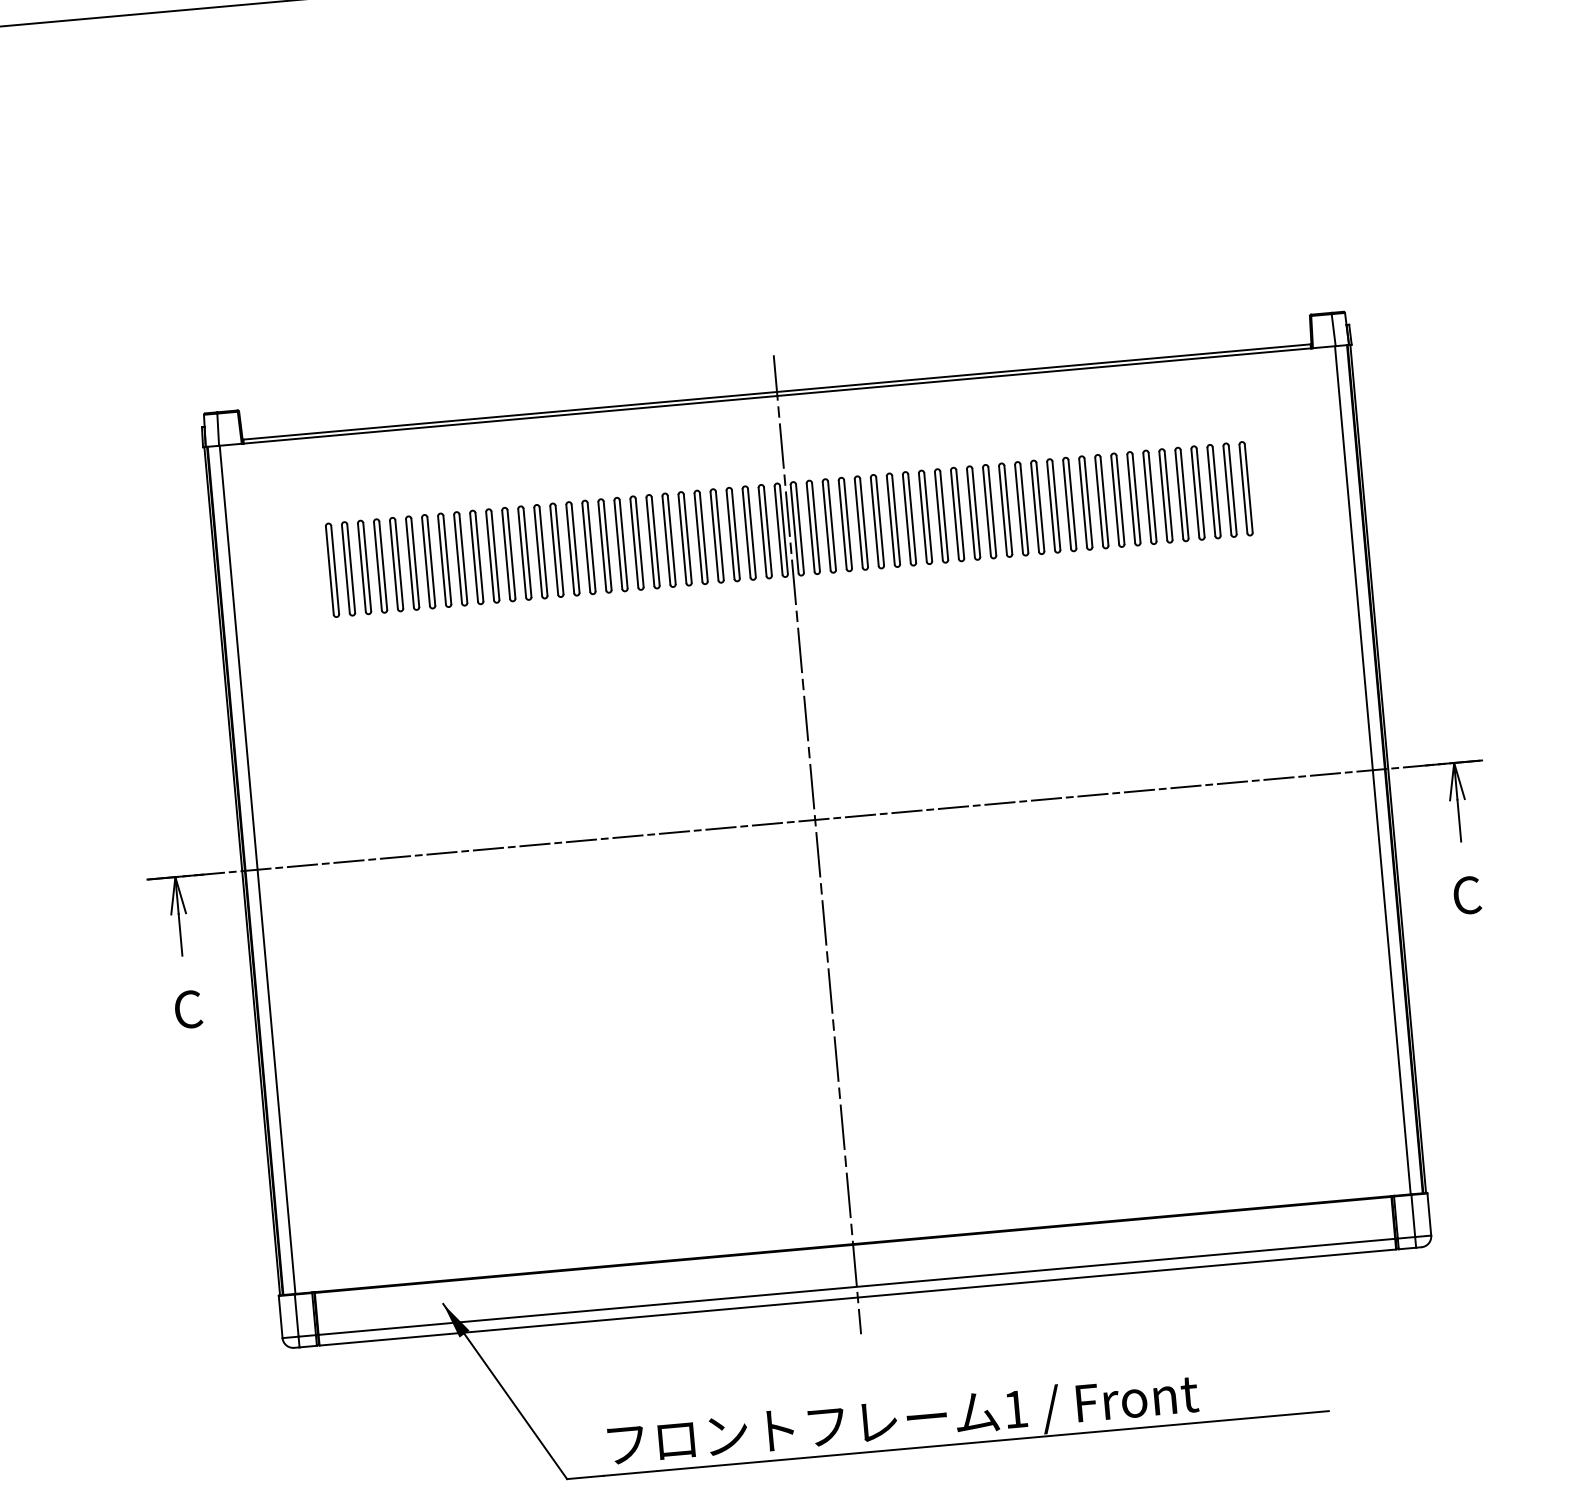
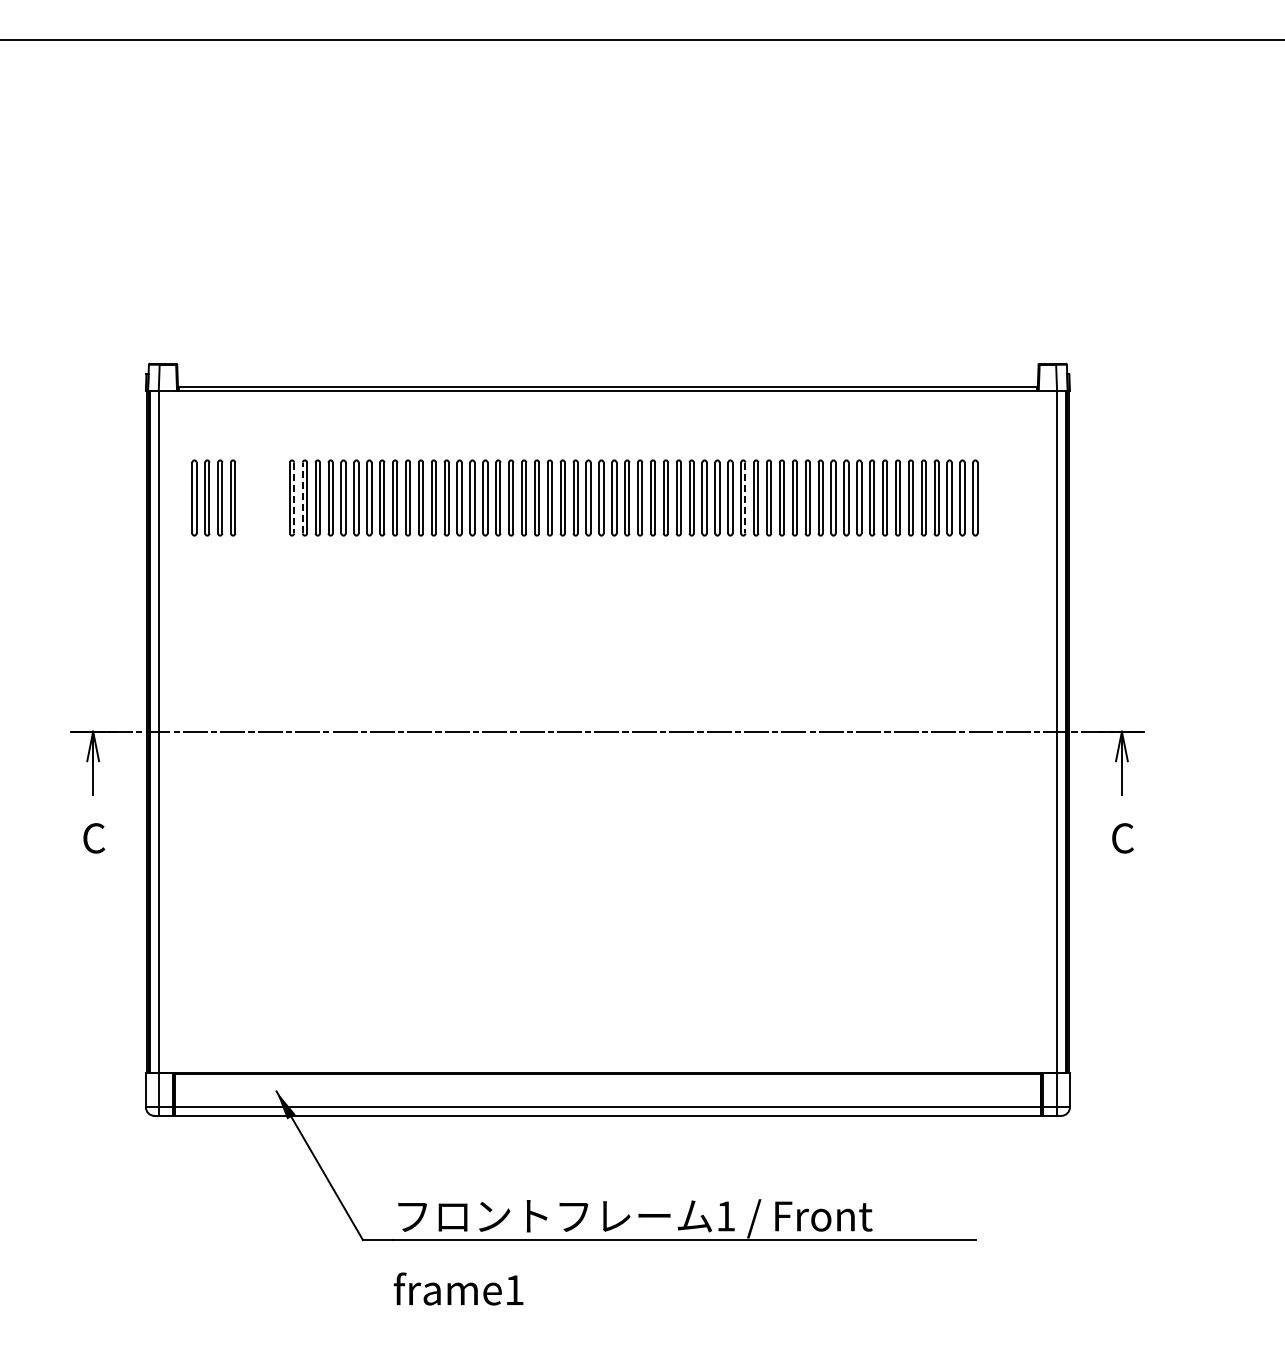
line: (960, 514) -> (745, 498), solid -> dashed
line: (409, 562) -> (302, 497), solid -> dashed
line: (399, 564) -> (294, 498), solid -> dashed
part: (356, 567) -> (213, 497), moved
line: (816, 844) -> (607, 751), removed

